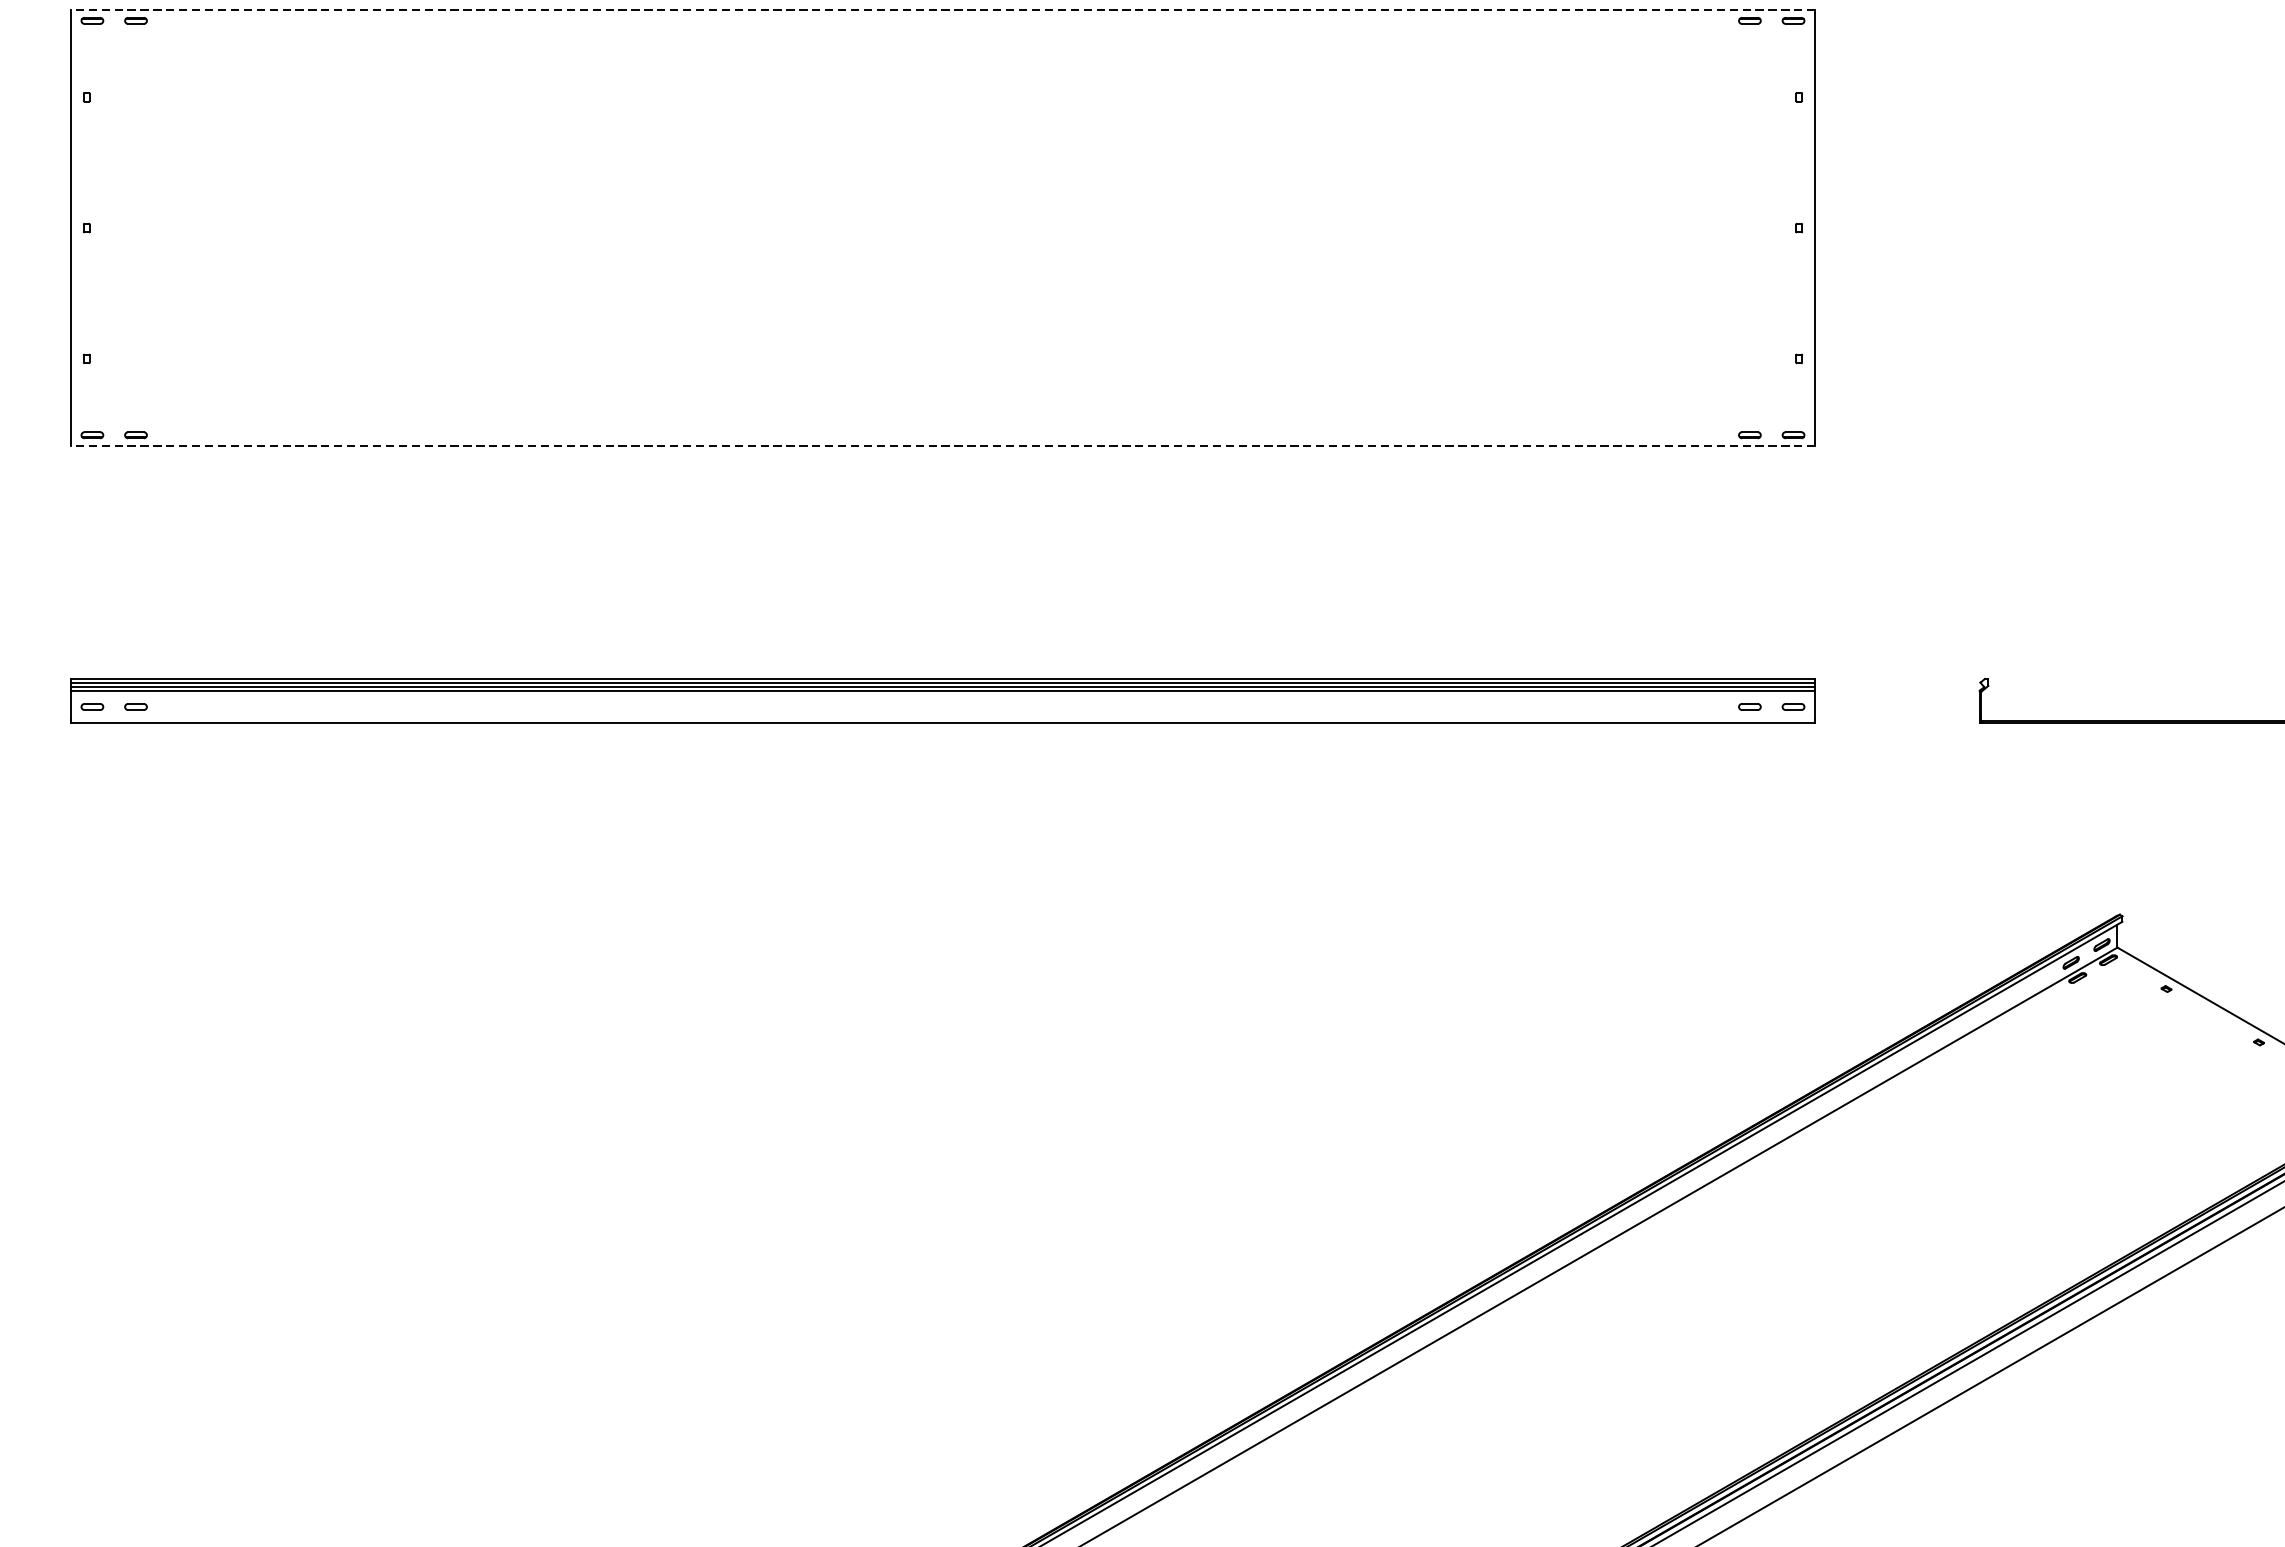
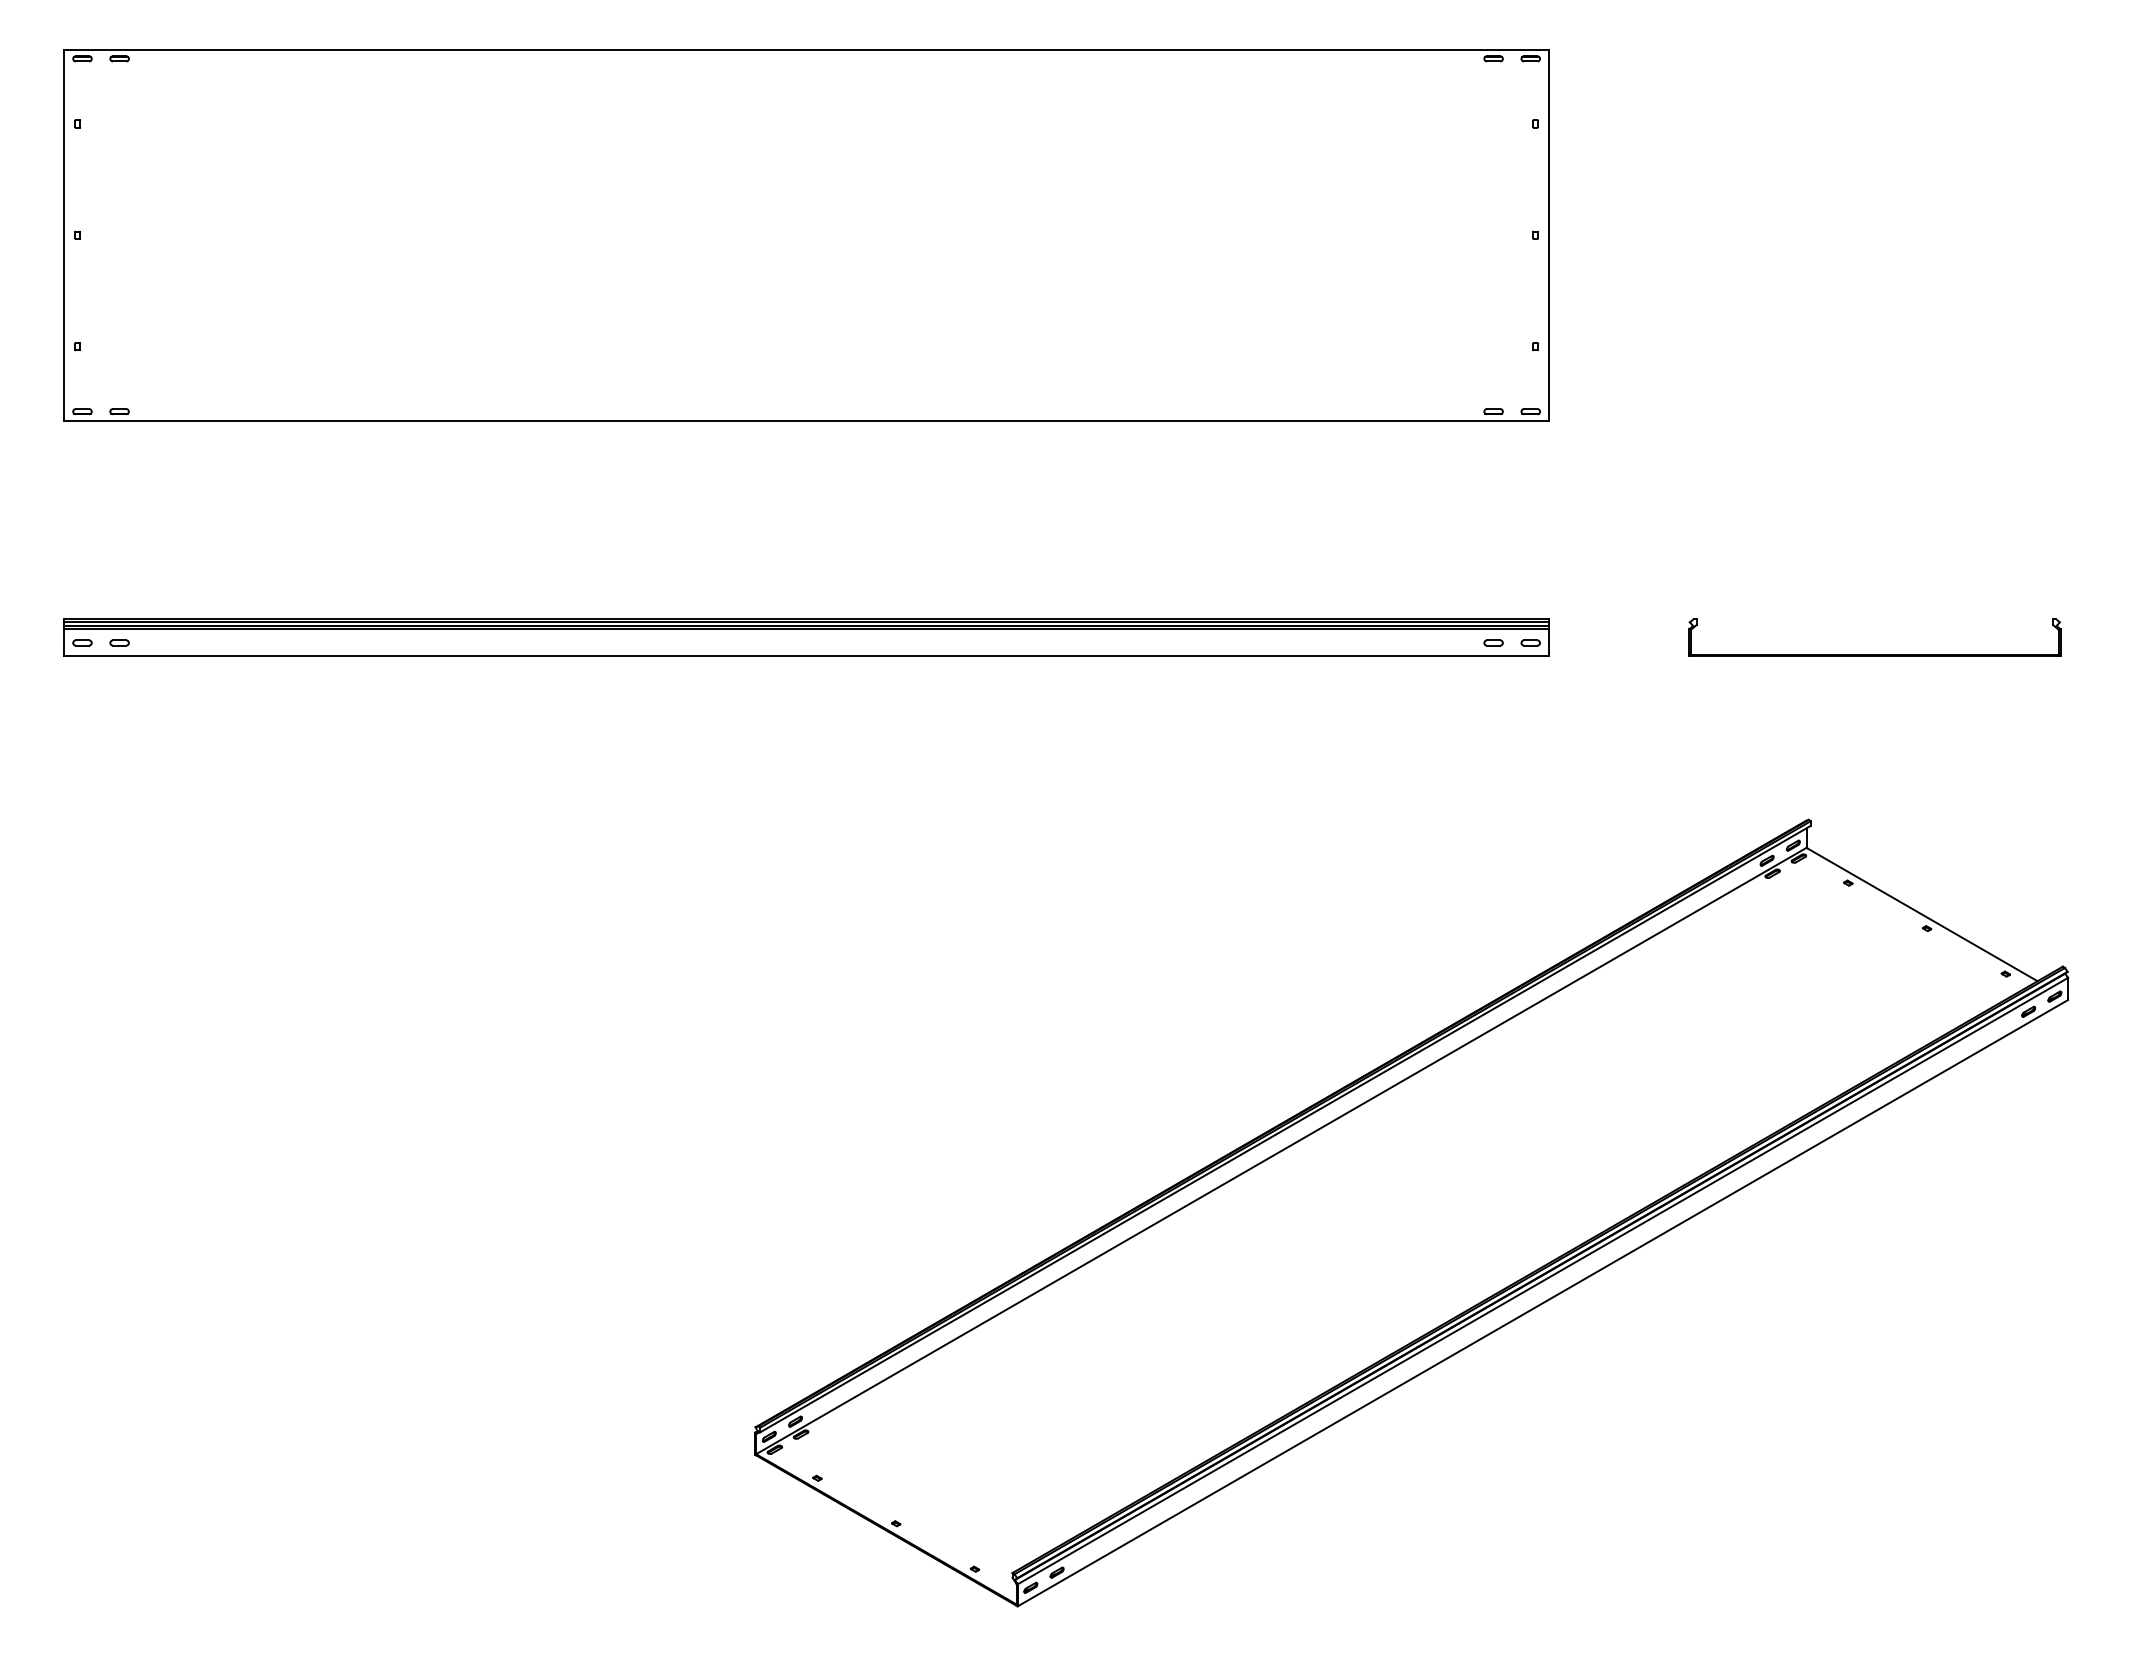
line: (942, 9) -> (806, 49), dashed -> solid
line: (942, 445) -> (806, 420), dashed -> solid

